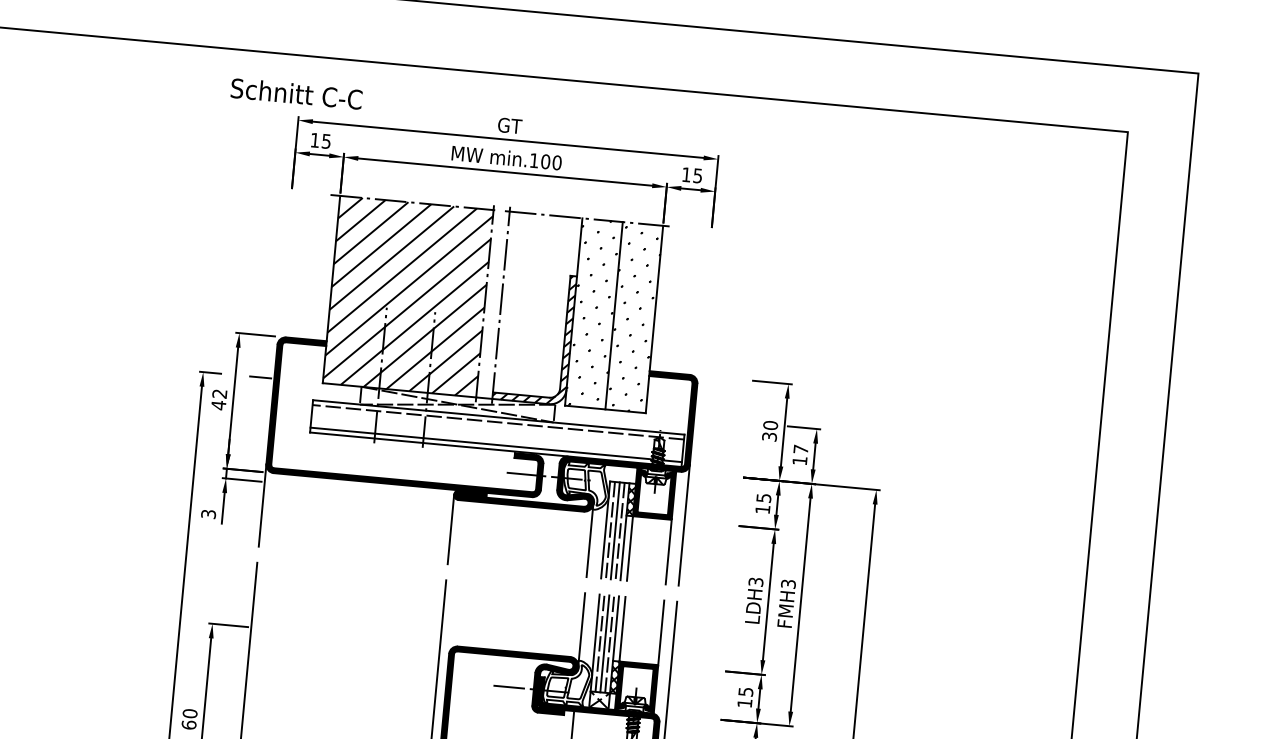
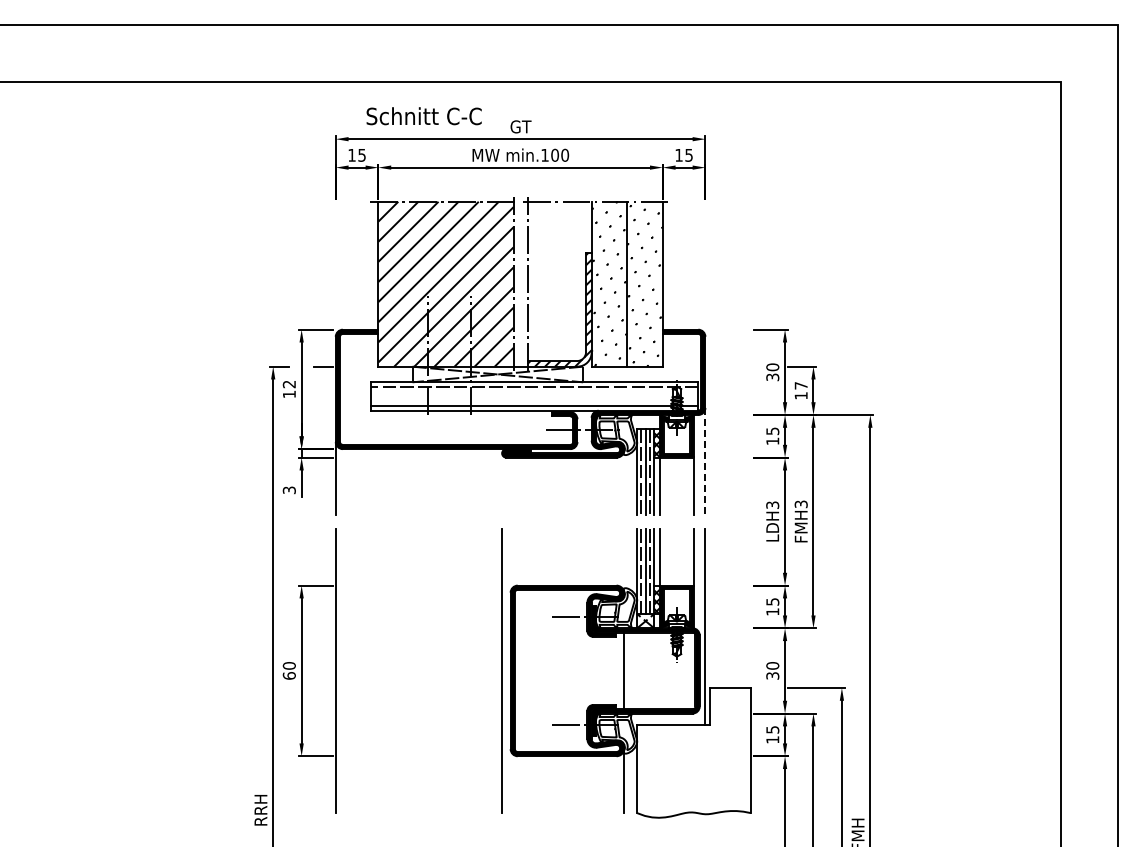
text: (295, 94) -> (423, 116), moved
text: (218, 405) -> (289, 394), 42 -> 12
line: (684, 525) -> (705, 461), solid -> dashed
line: (451, 528) -> (502, 483), removed
line: (590, 539) -> (624, 481), removed
line: (581, 629) -> (624, 560), removed

